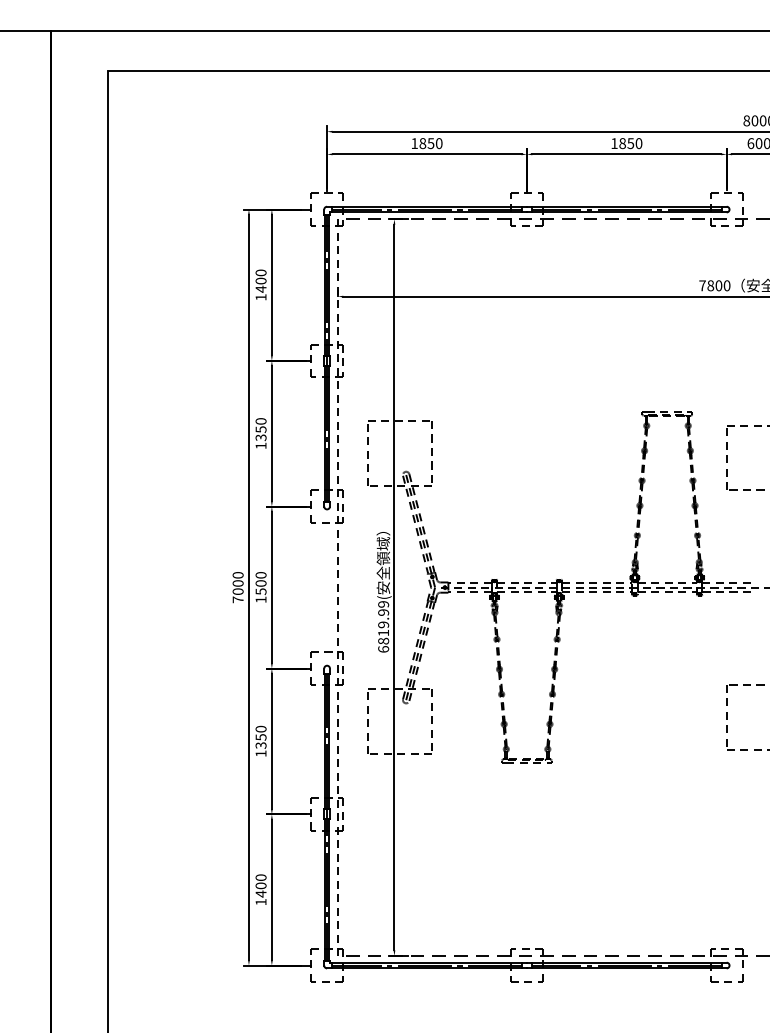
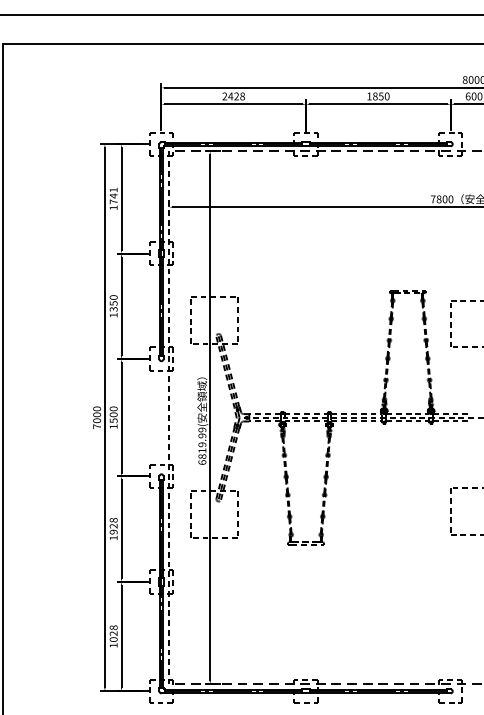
text: (426, 143) -> (233, 96), 1850 -> 2428
text: (260, 280) -> (113, 195), 1400 -> 1741
text: (260, 736) -> (113, 525), 1350 -> 1928
text: (260, 885) -> (113, 633), 1400 -> 1028

